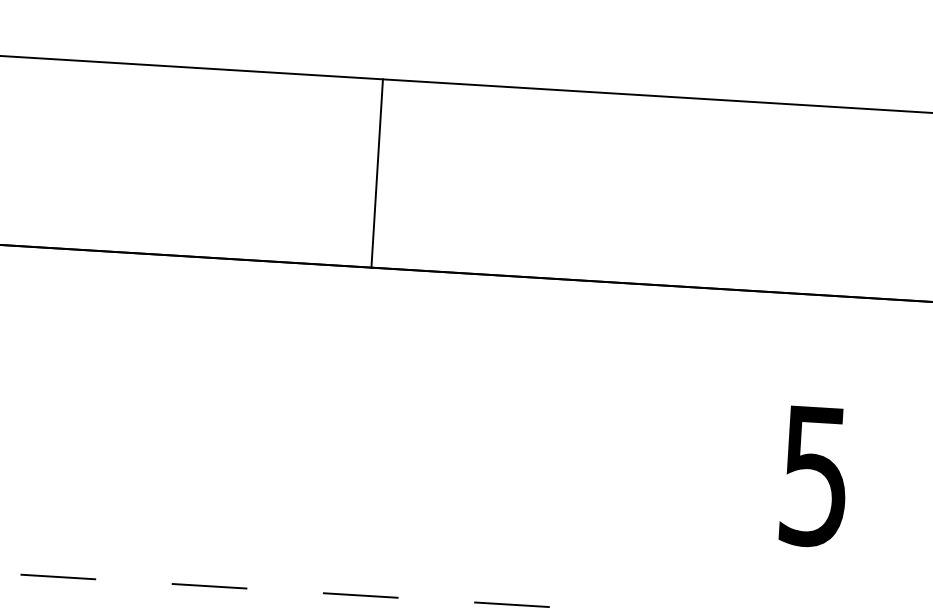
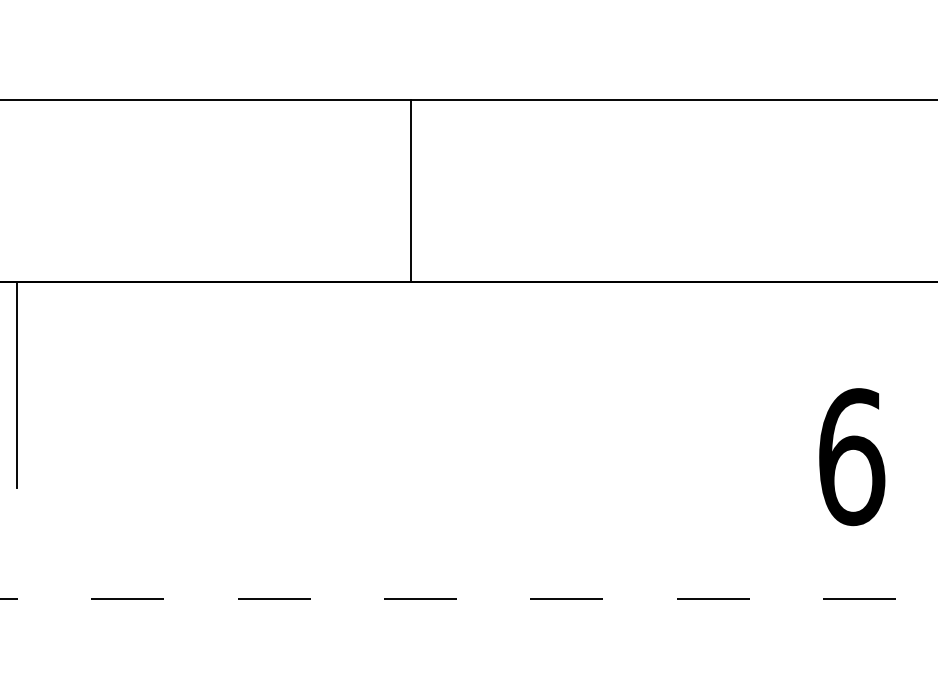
text: (815, 476) -> (852, 457), 5 -> 6

